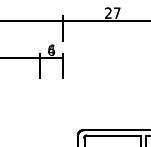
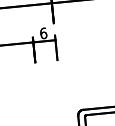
text: (50, 49) -> (42, 32), 4 -> 6

